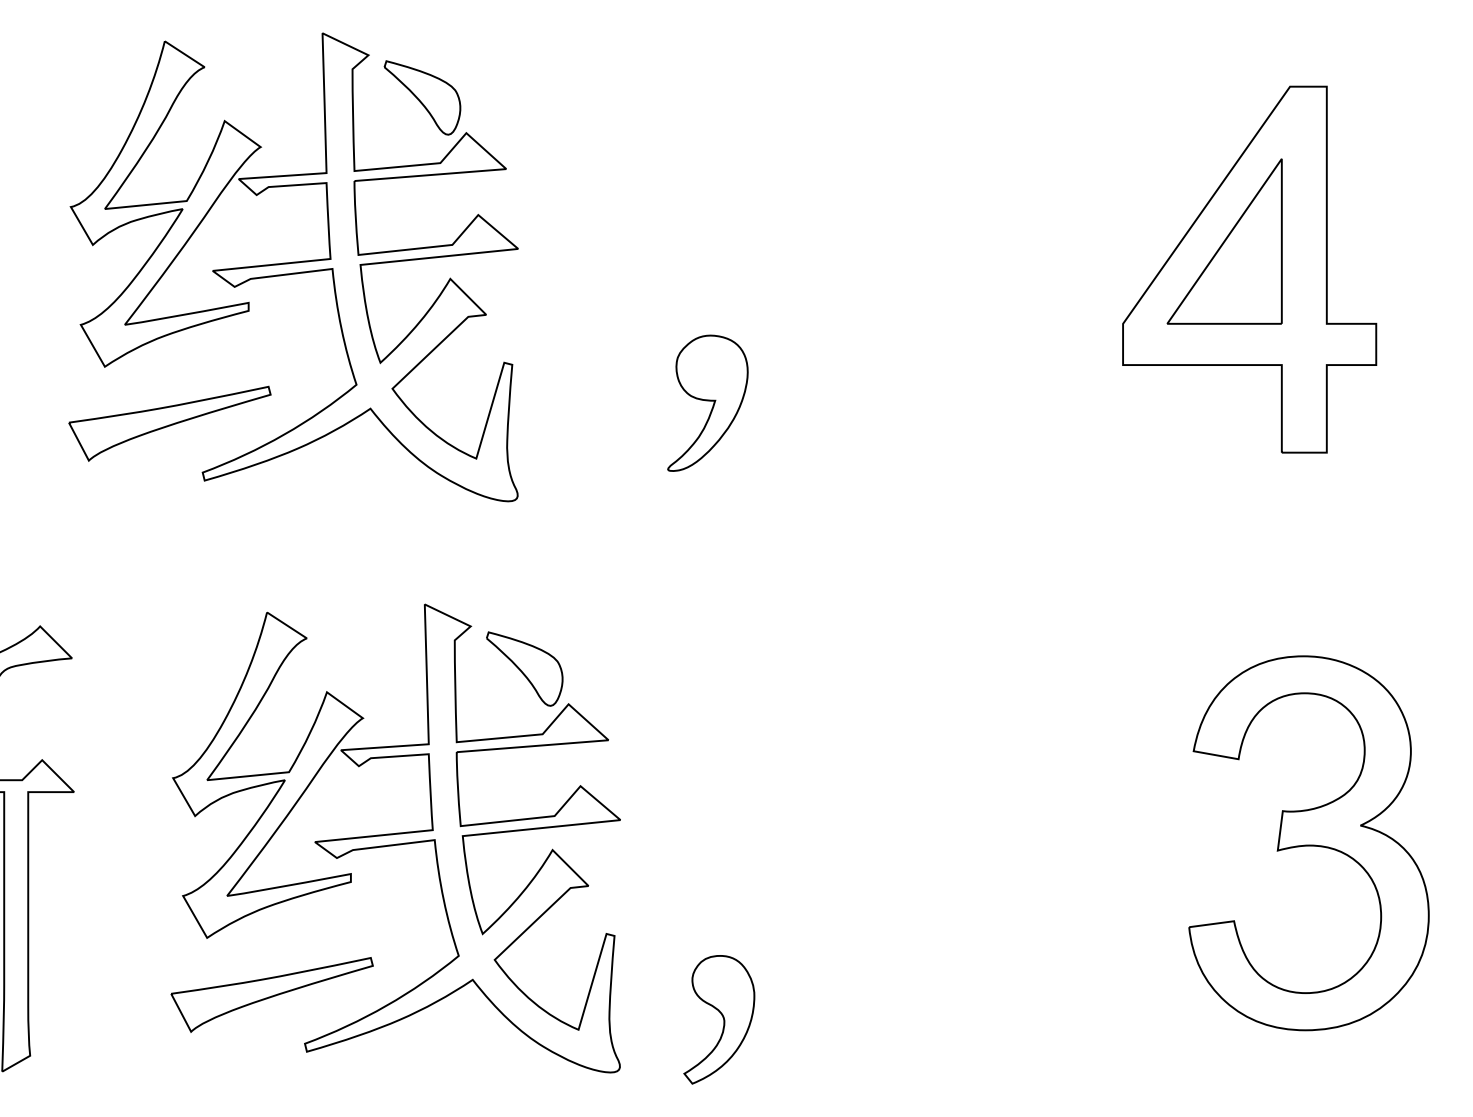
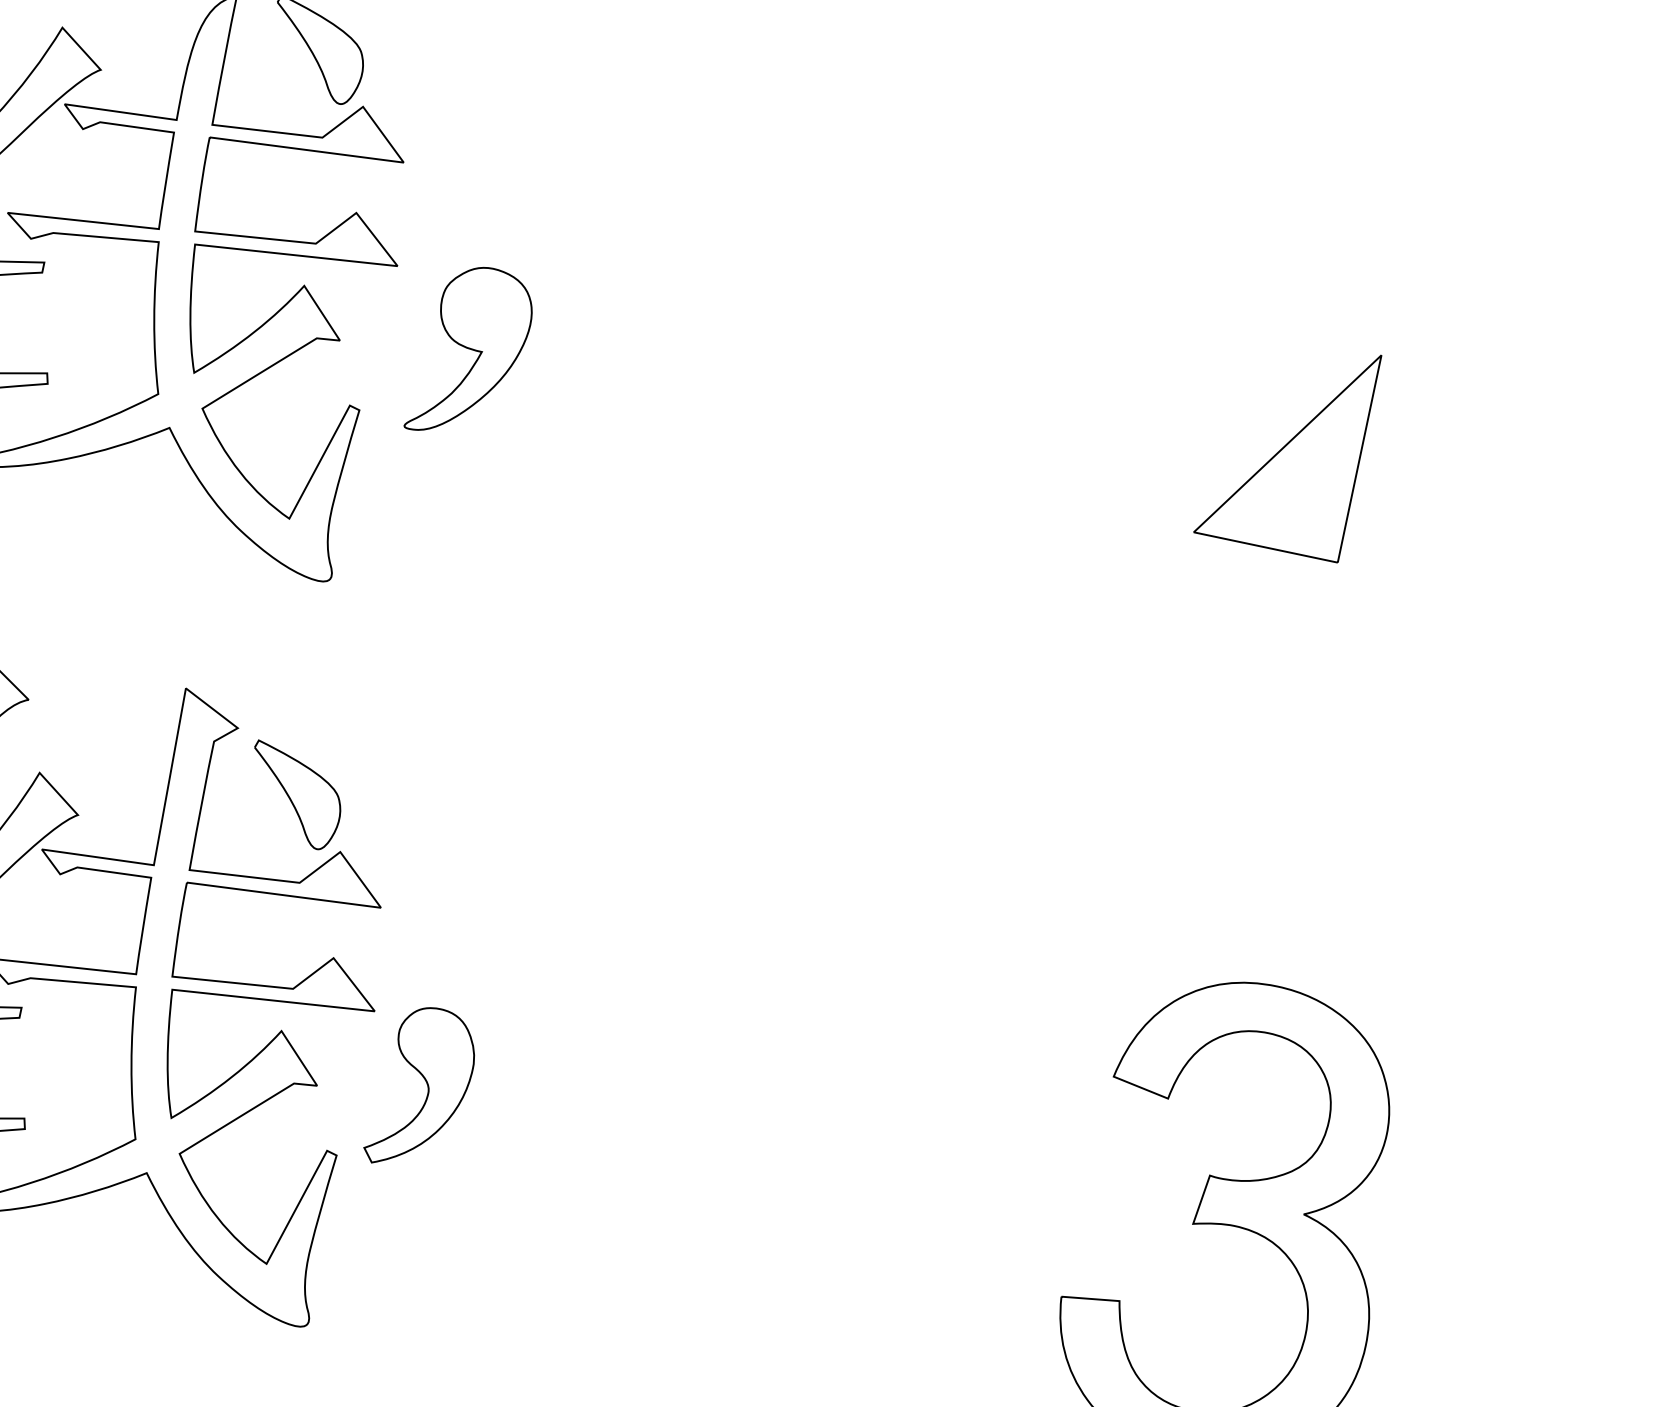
part: (1249, 269) -> (1311, 485), removed
part: (707, 402) -> (471, 352), moved
part: (719, 1019) -> (422, 1088), moved

